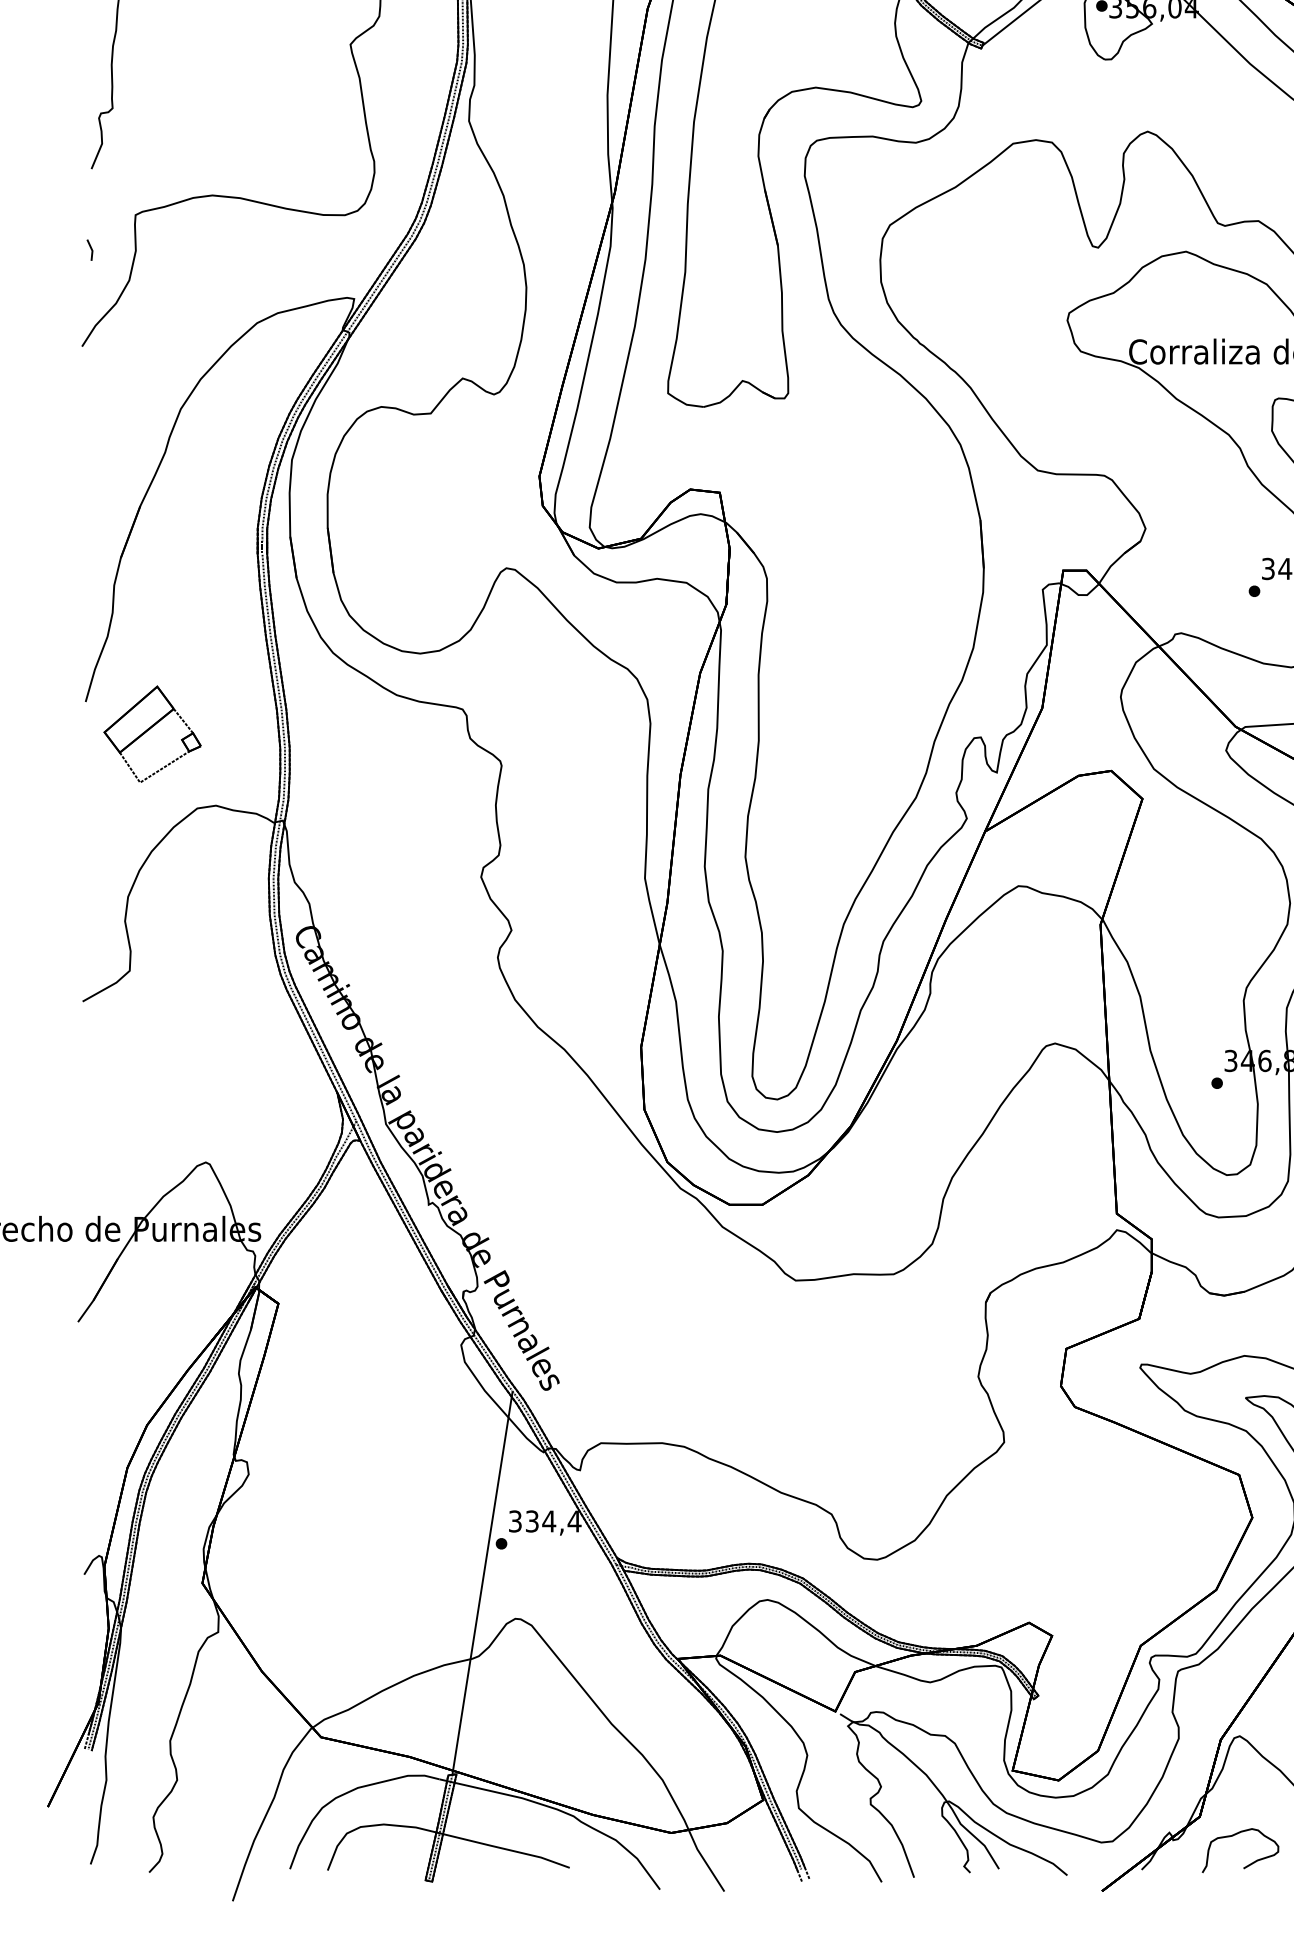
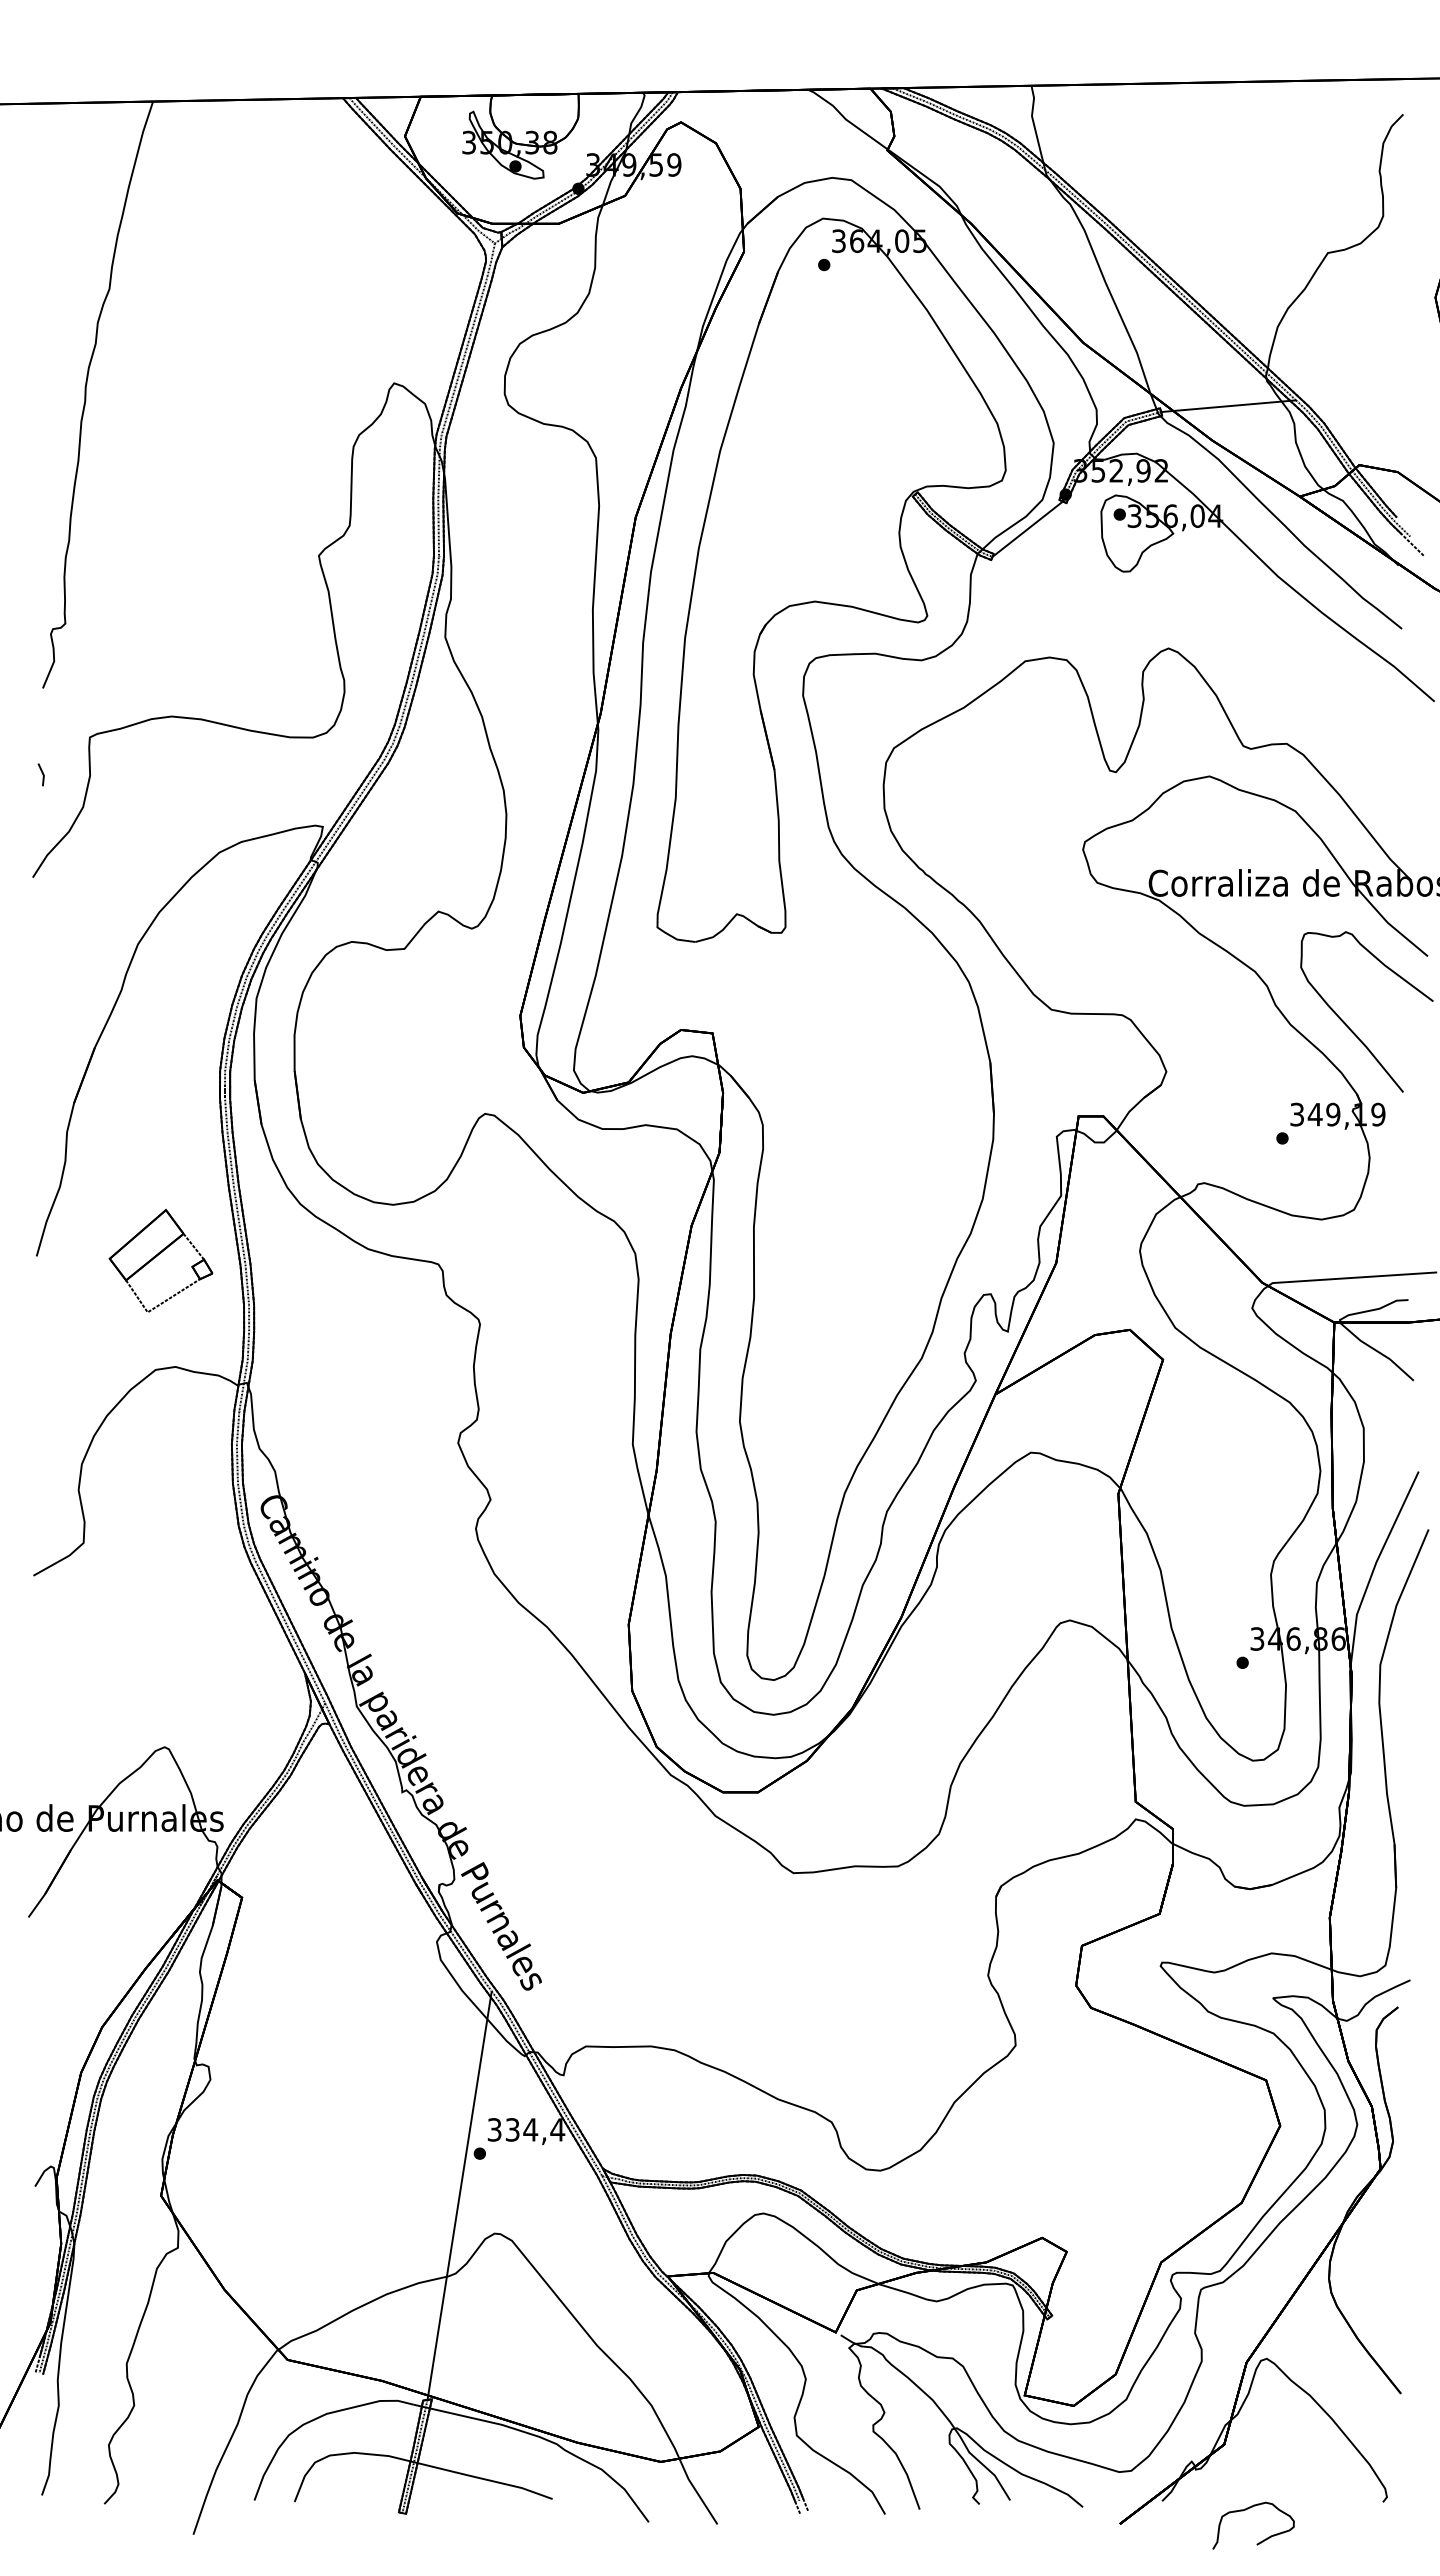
part: (152, 733) -> (160, 1260), moved
part: (1235, 1835) -> (1248, 2509), moved

